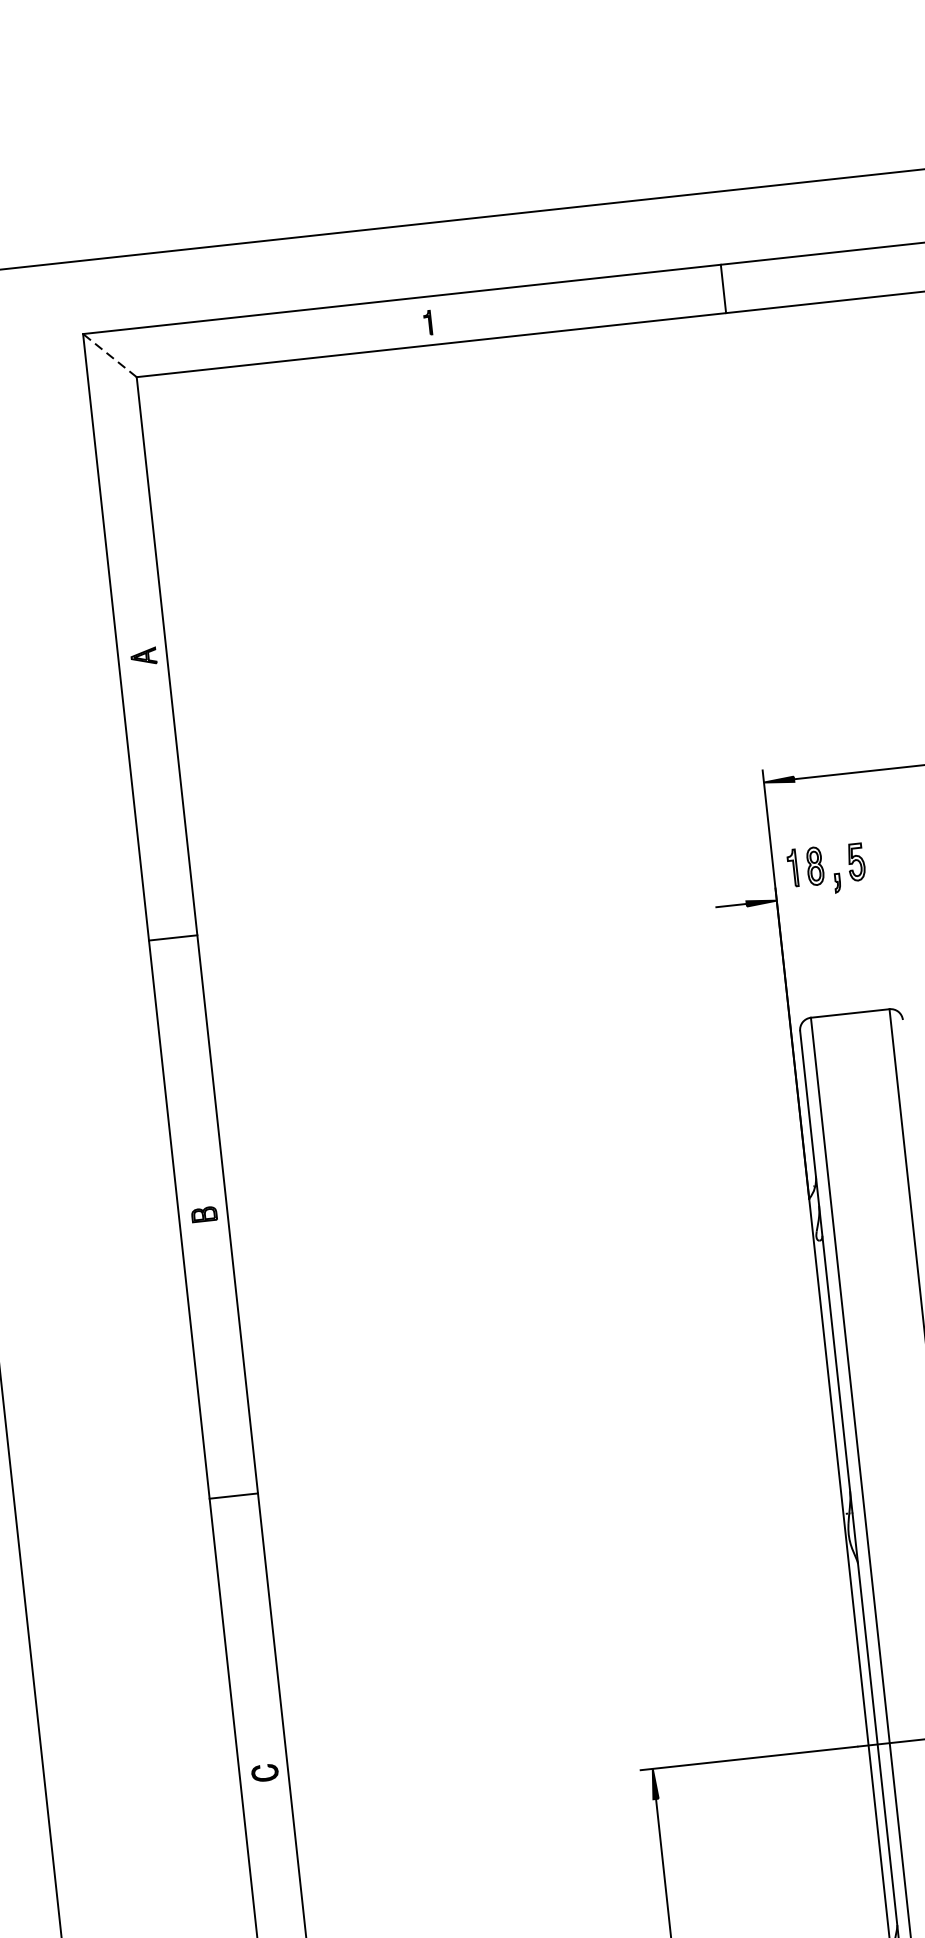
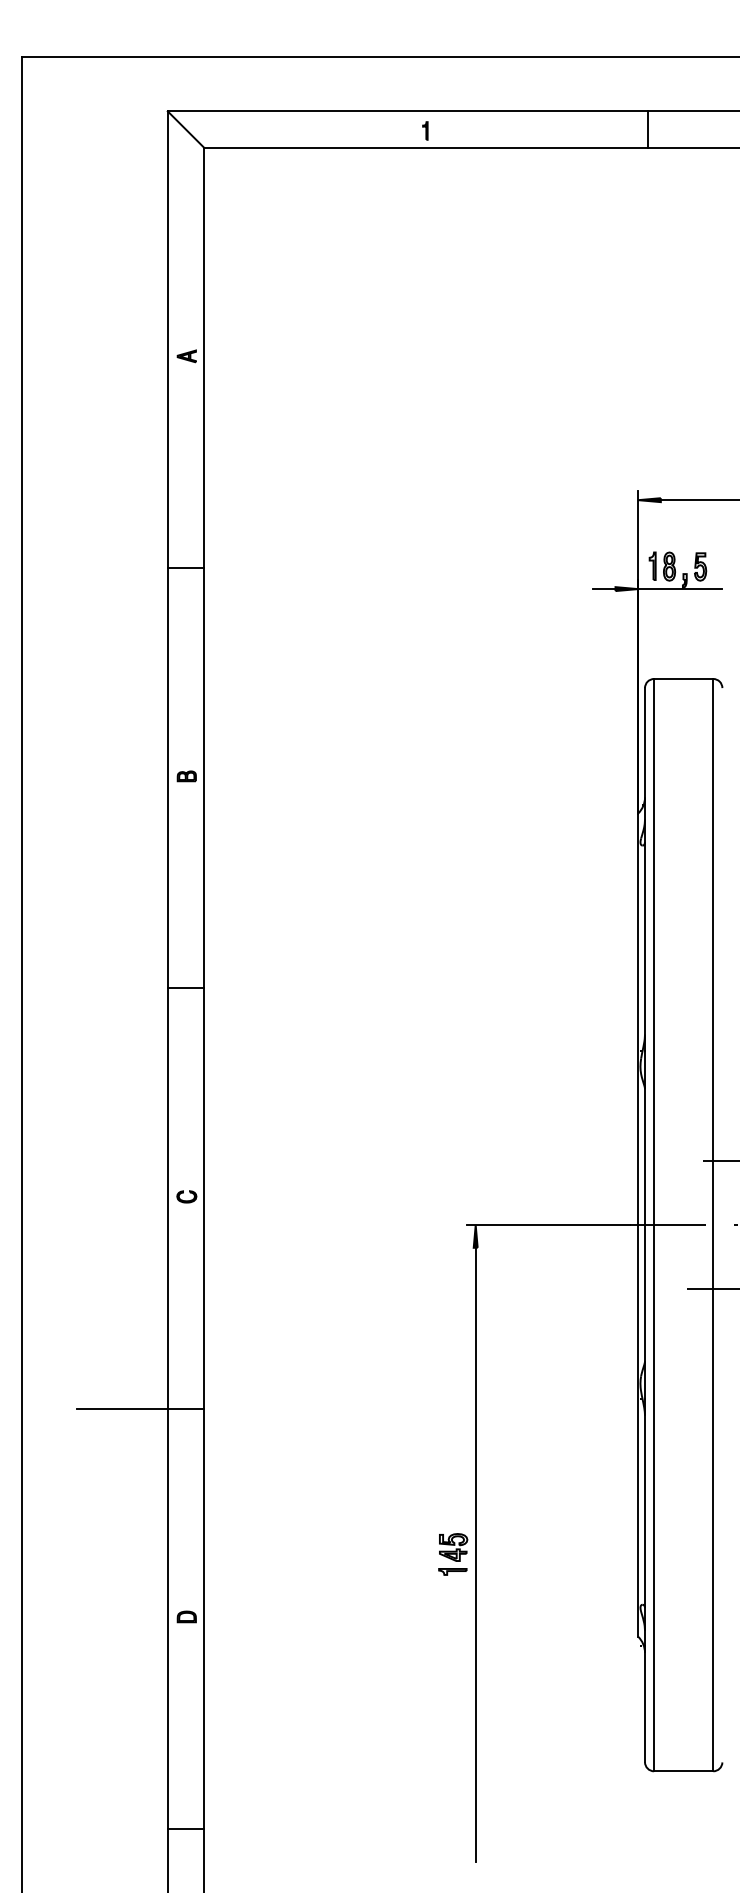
line: (110, 355) -> (186, 129), dashed -> solid
line: (833, 895) -> (680, 589), added

